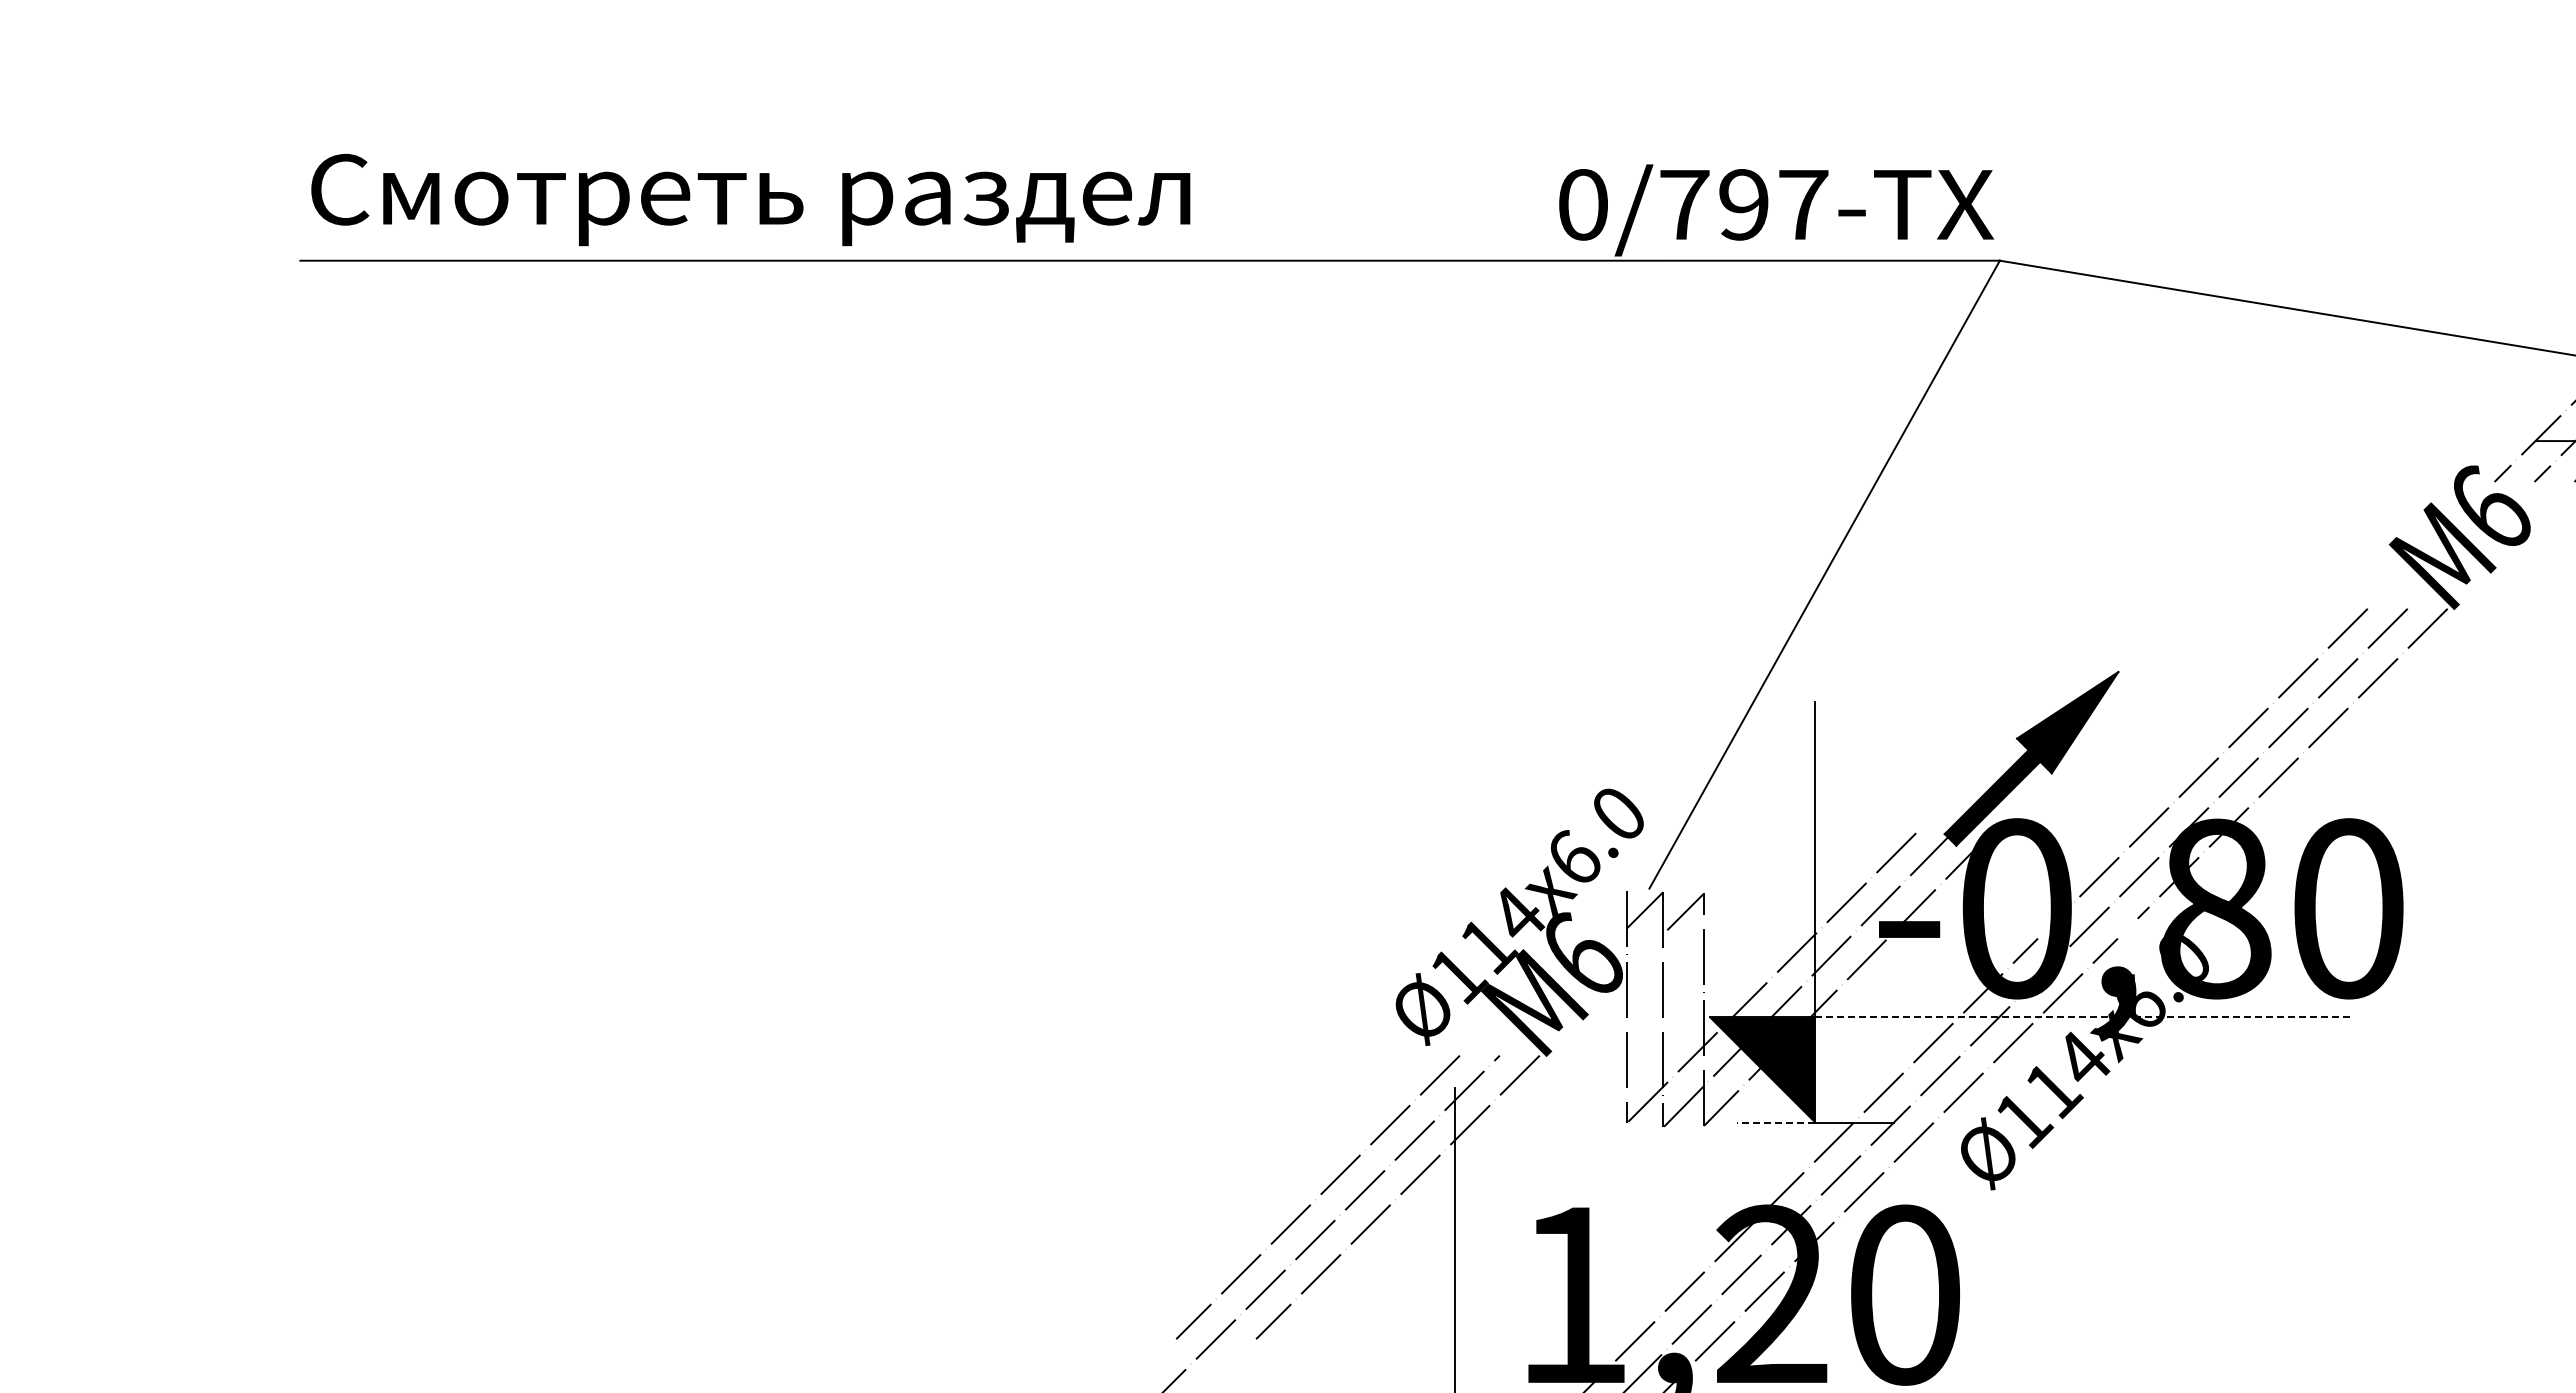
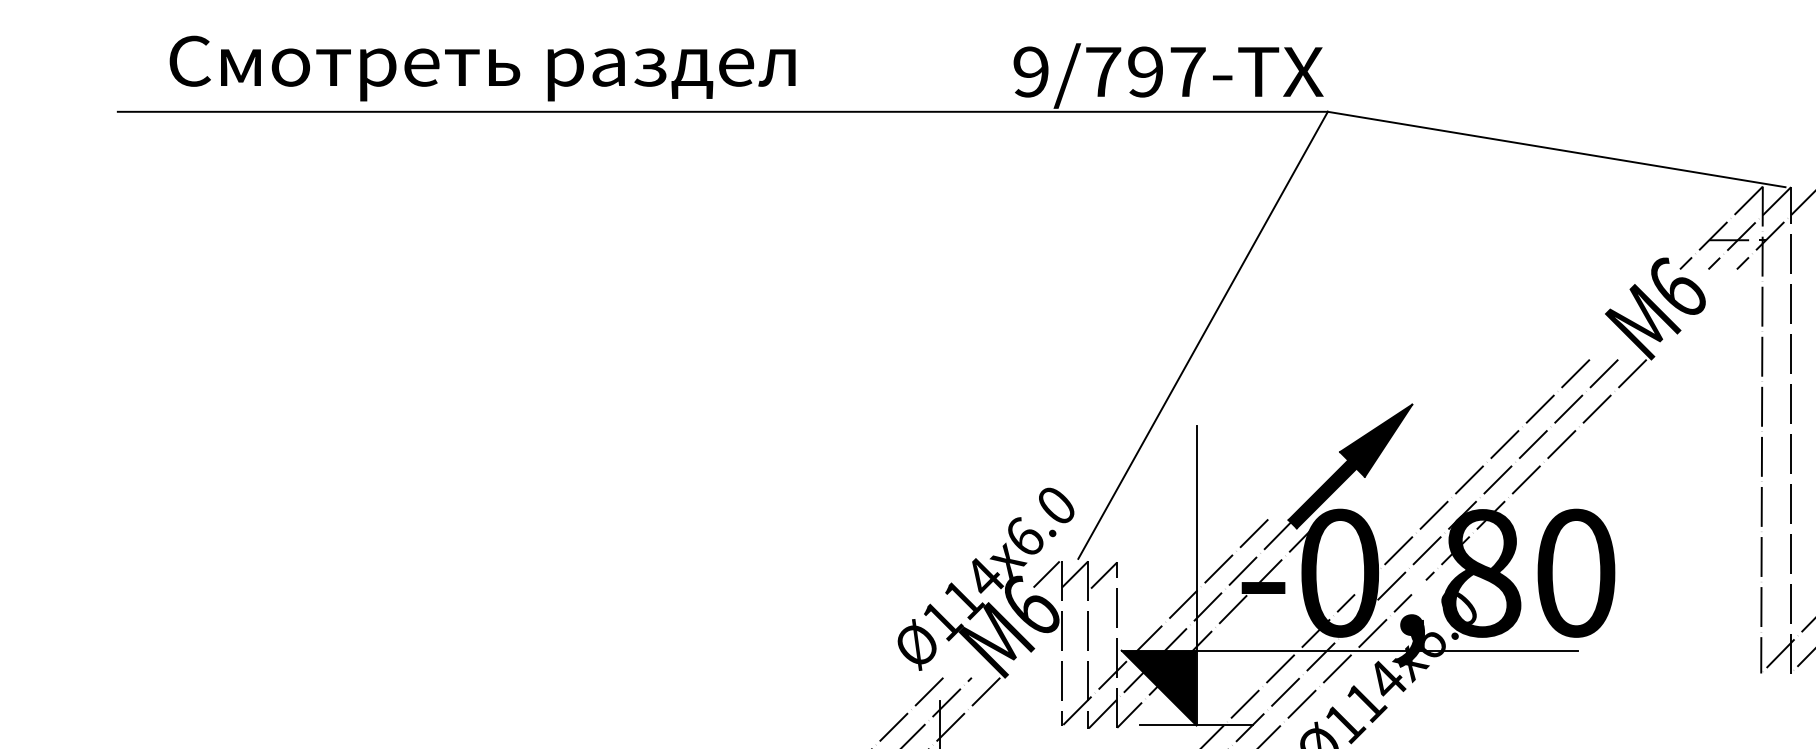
text: (750, 200) -> (482, 68), moved
text: (1582, 204) -> (1030, 71), 0/797- -> 9/797-
line: (1604, 910) -> (1046, 574), added
line: (2083, 1017) -> (1387, 650), dashed -> solid
line: (1775, 1122) -> (1168, 725), dashed -> solid

